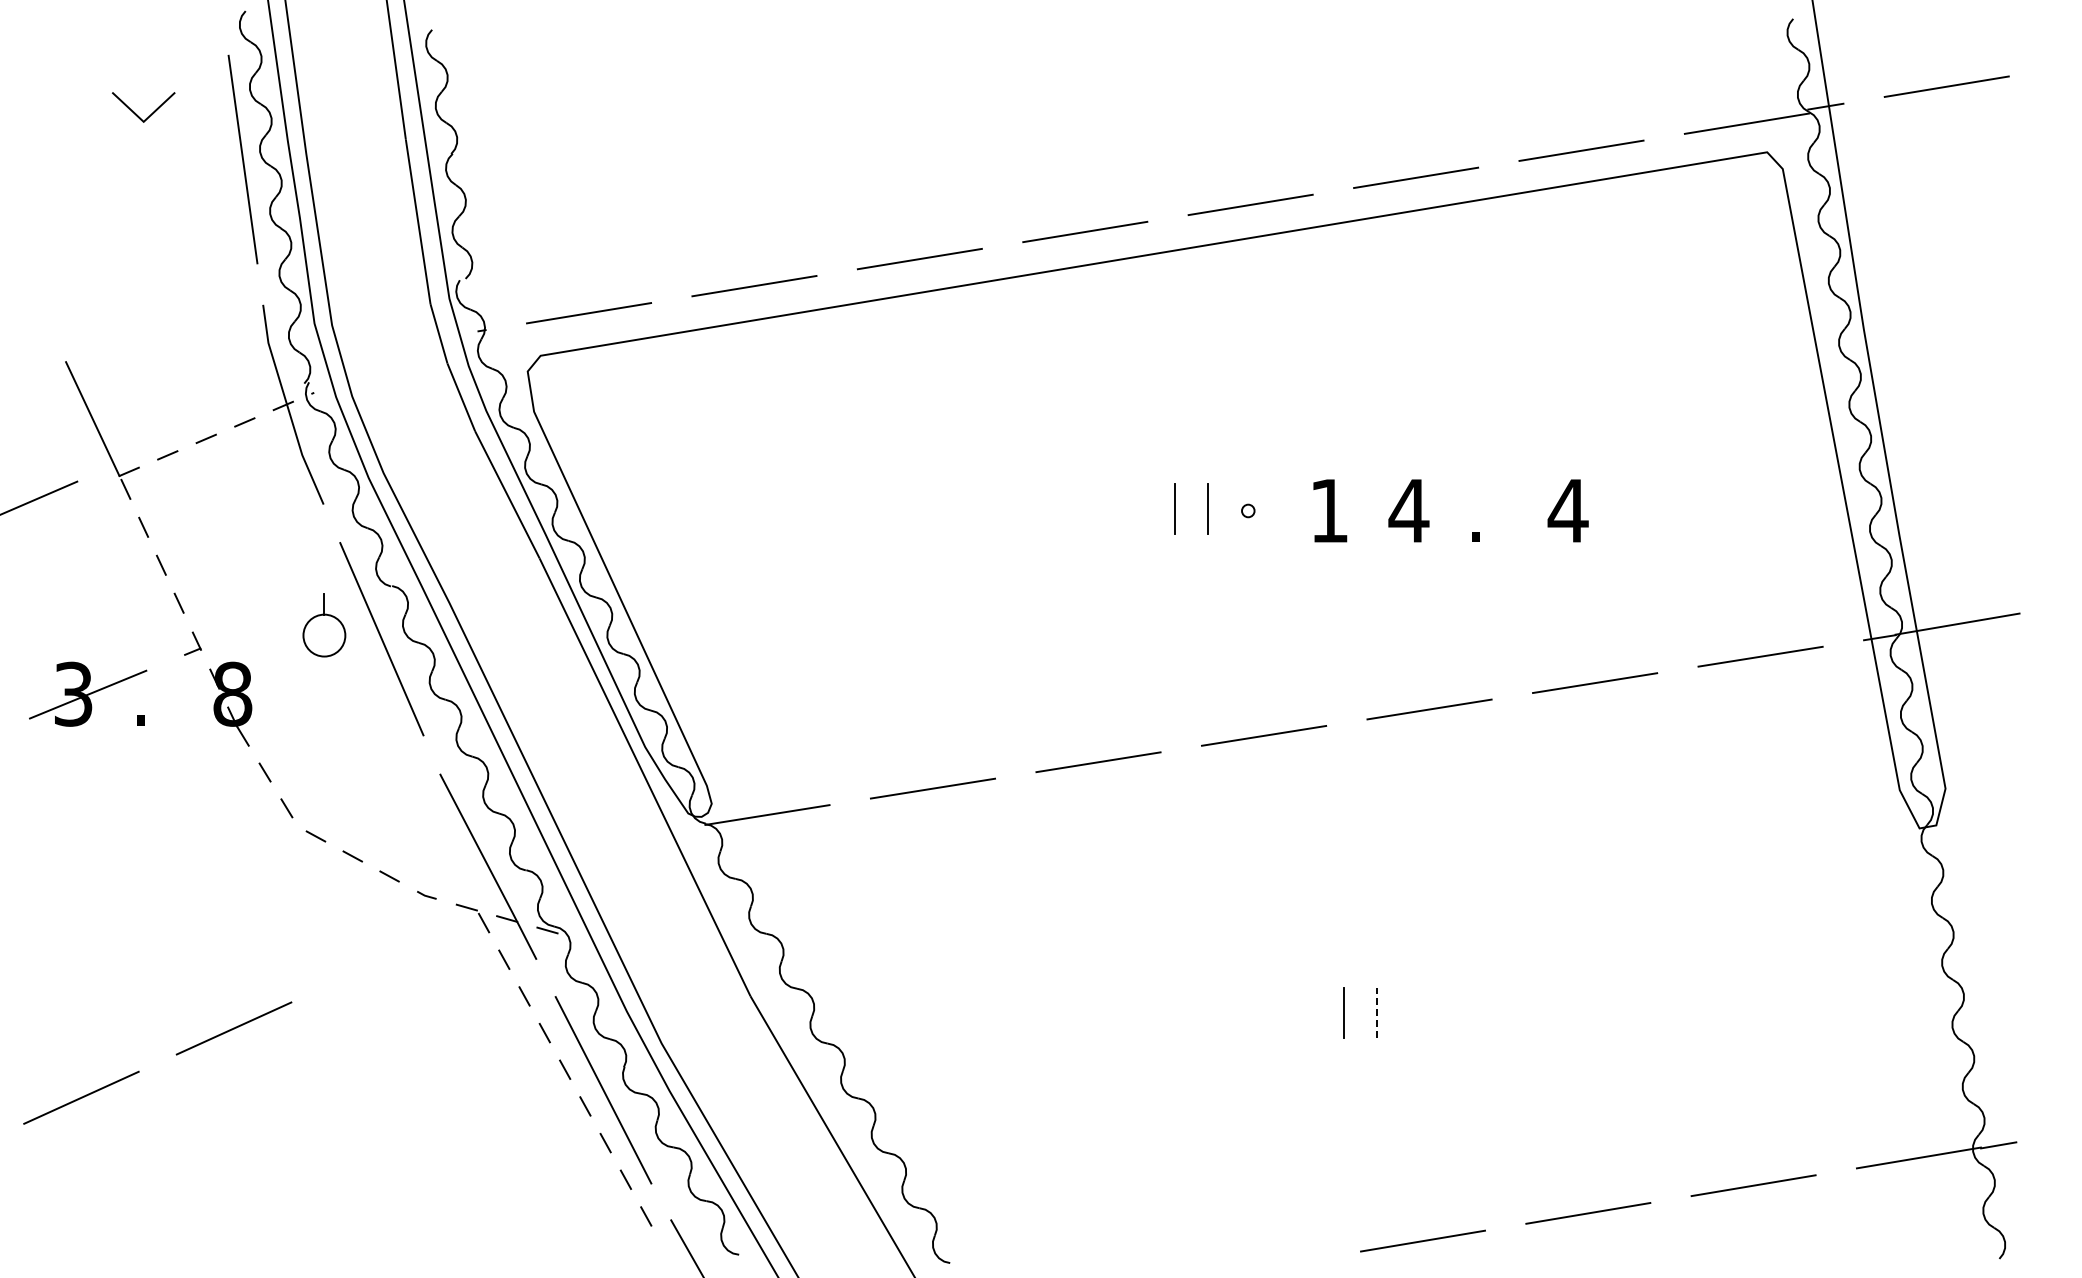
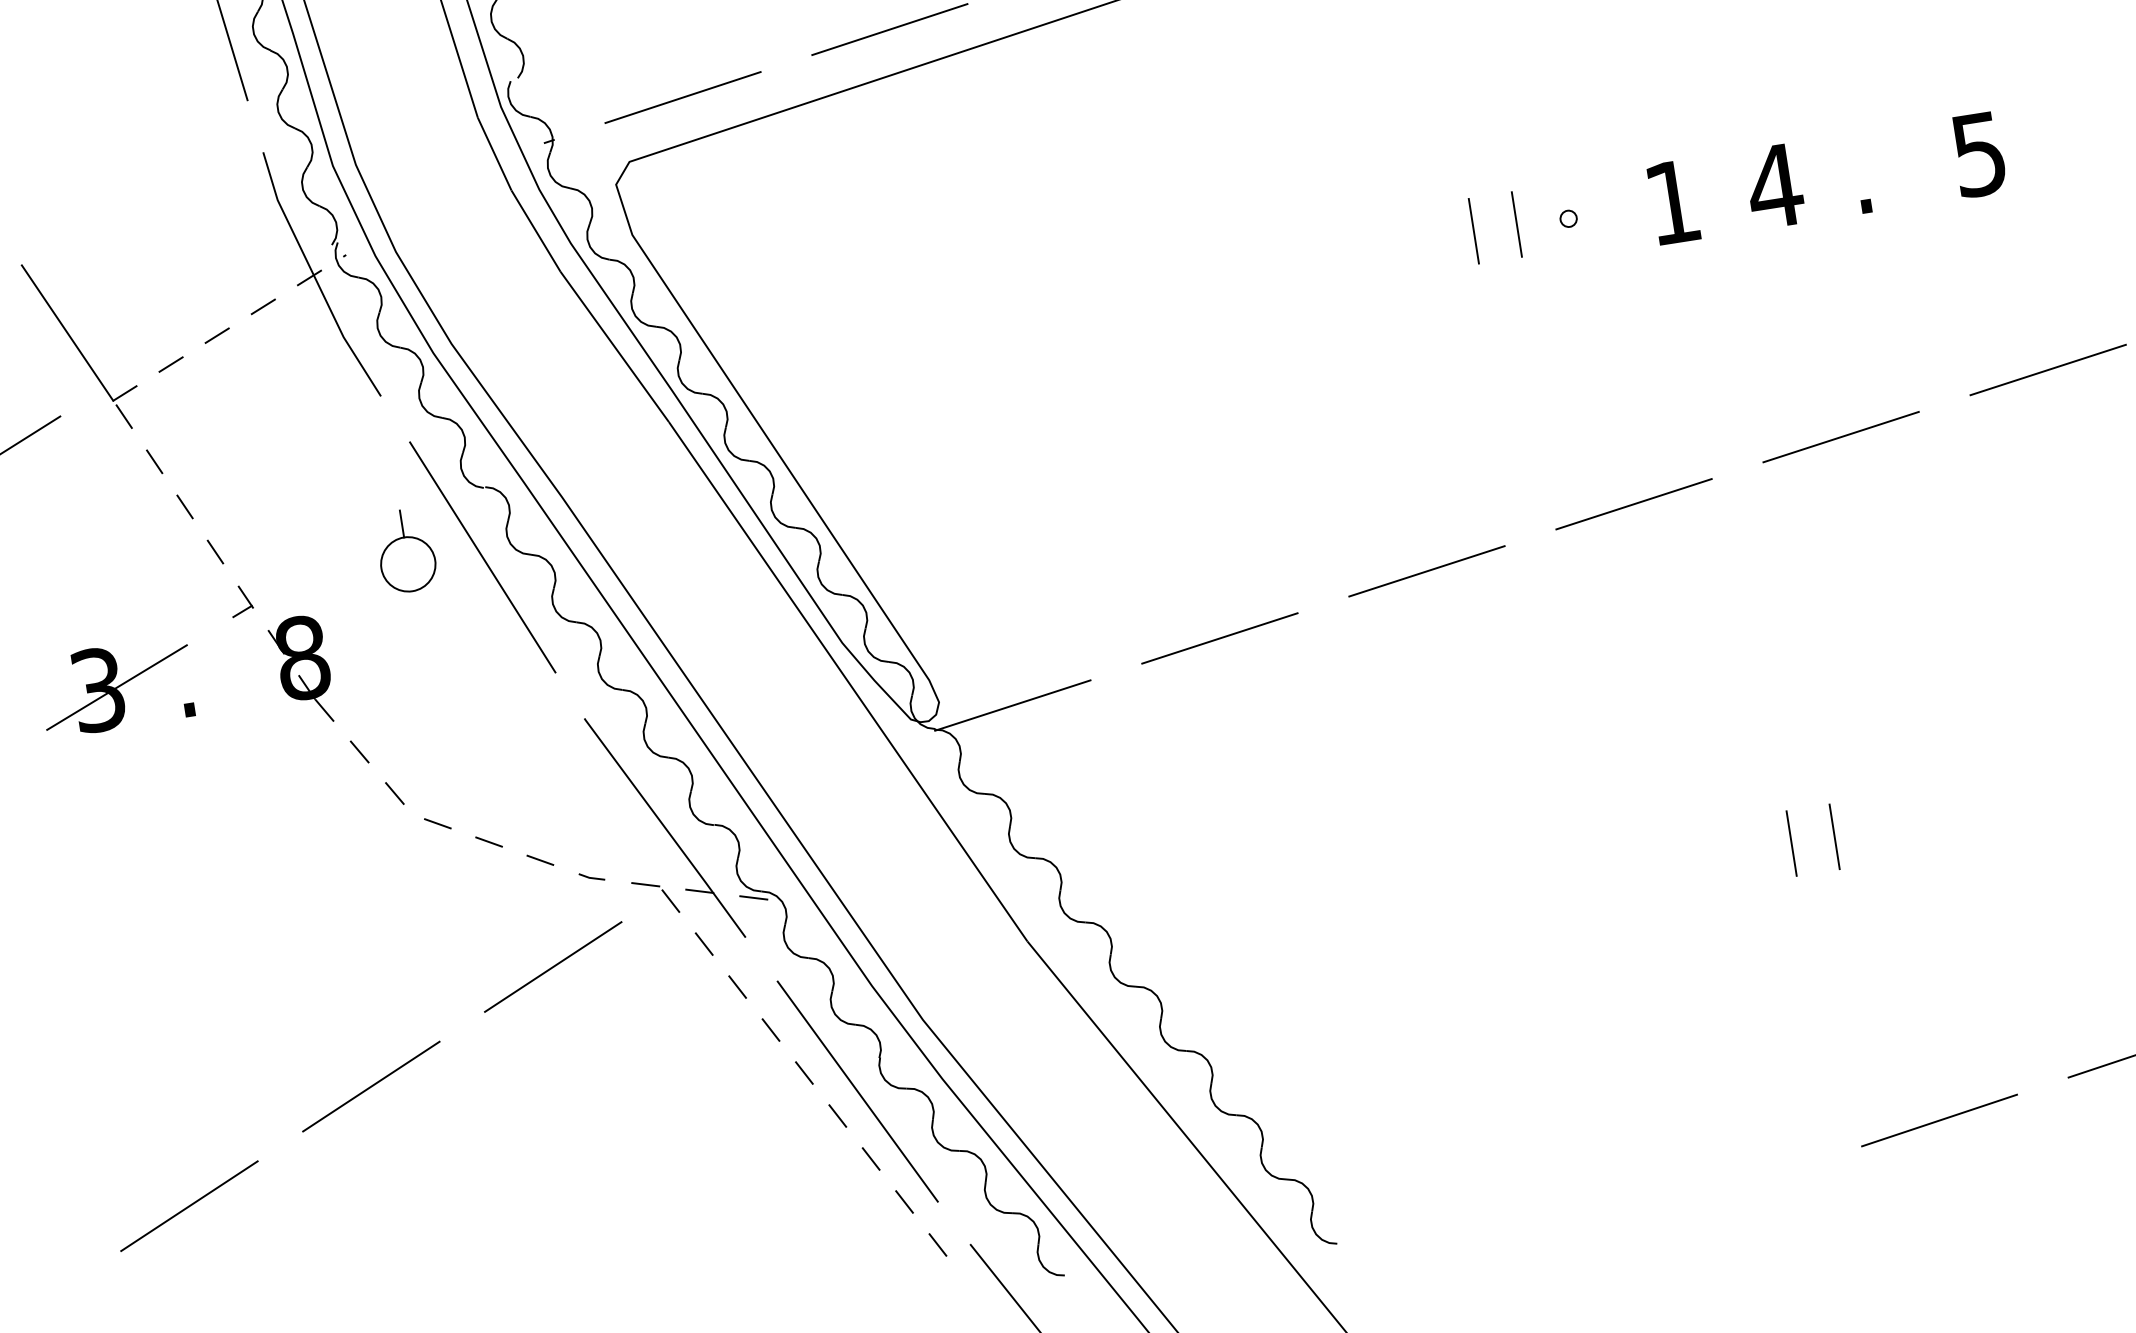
text: (1567, 511) -> (1978, 155), 4 -> 5
line: (386, 959) -> (553, 967), added
line: (1377, 1012) -> (1835, 836), dashed -> solid

